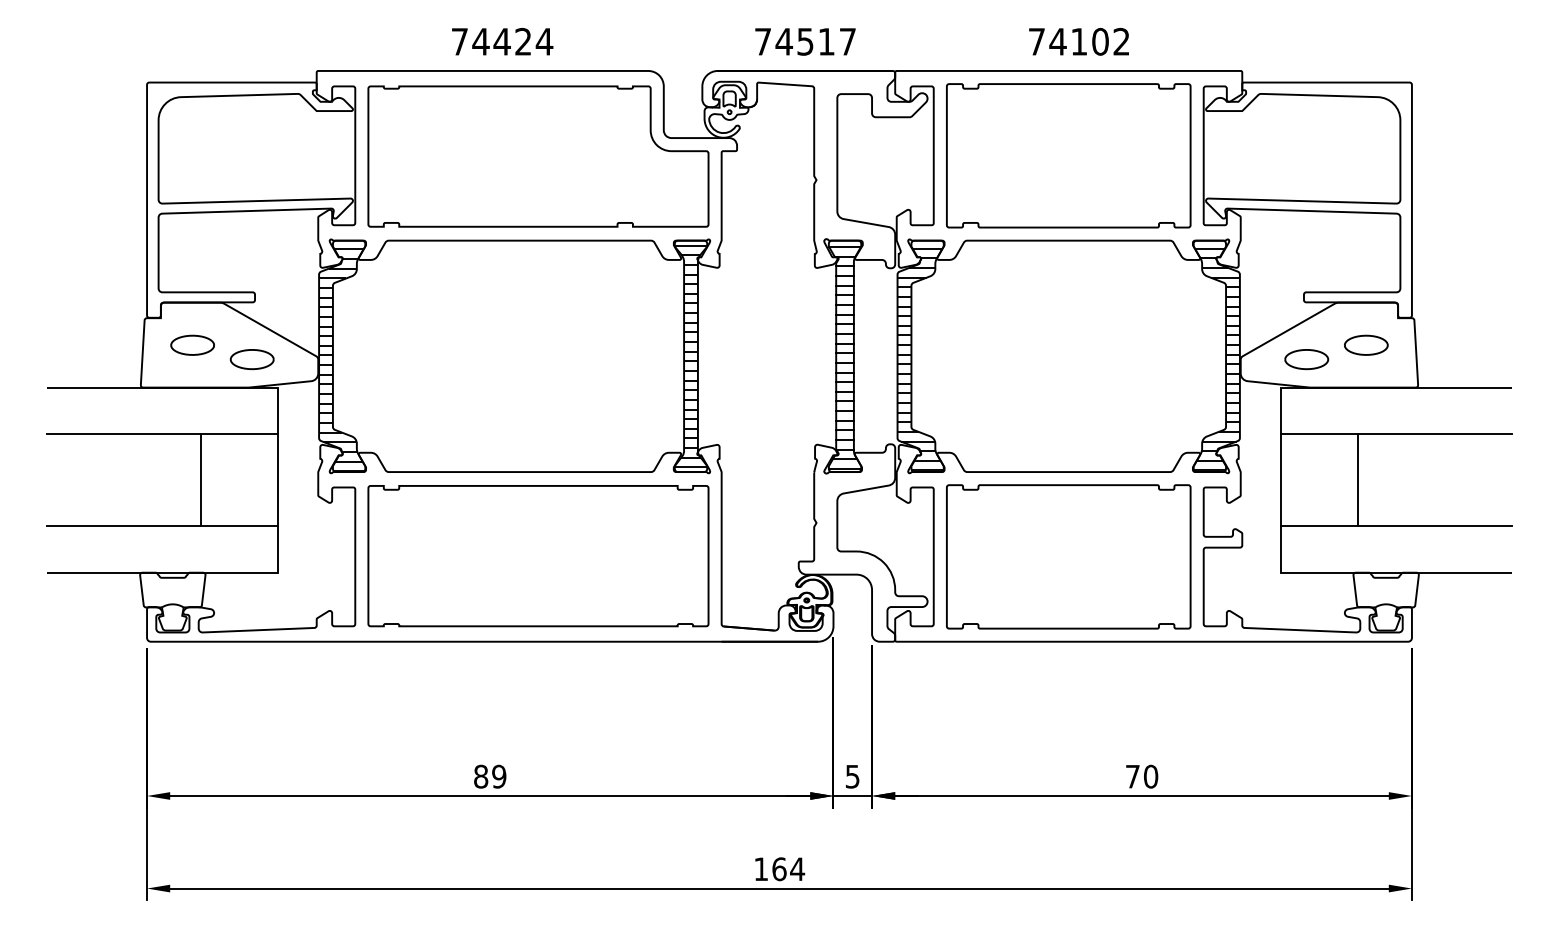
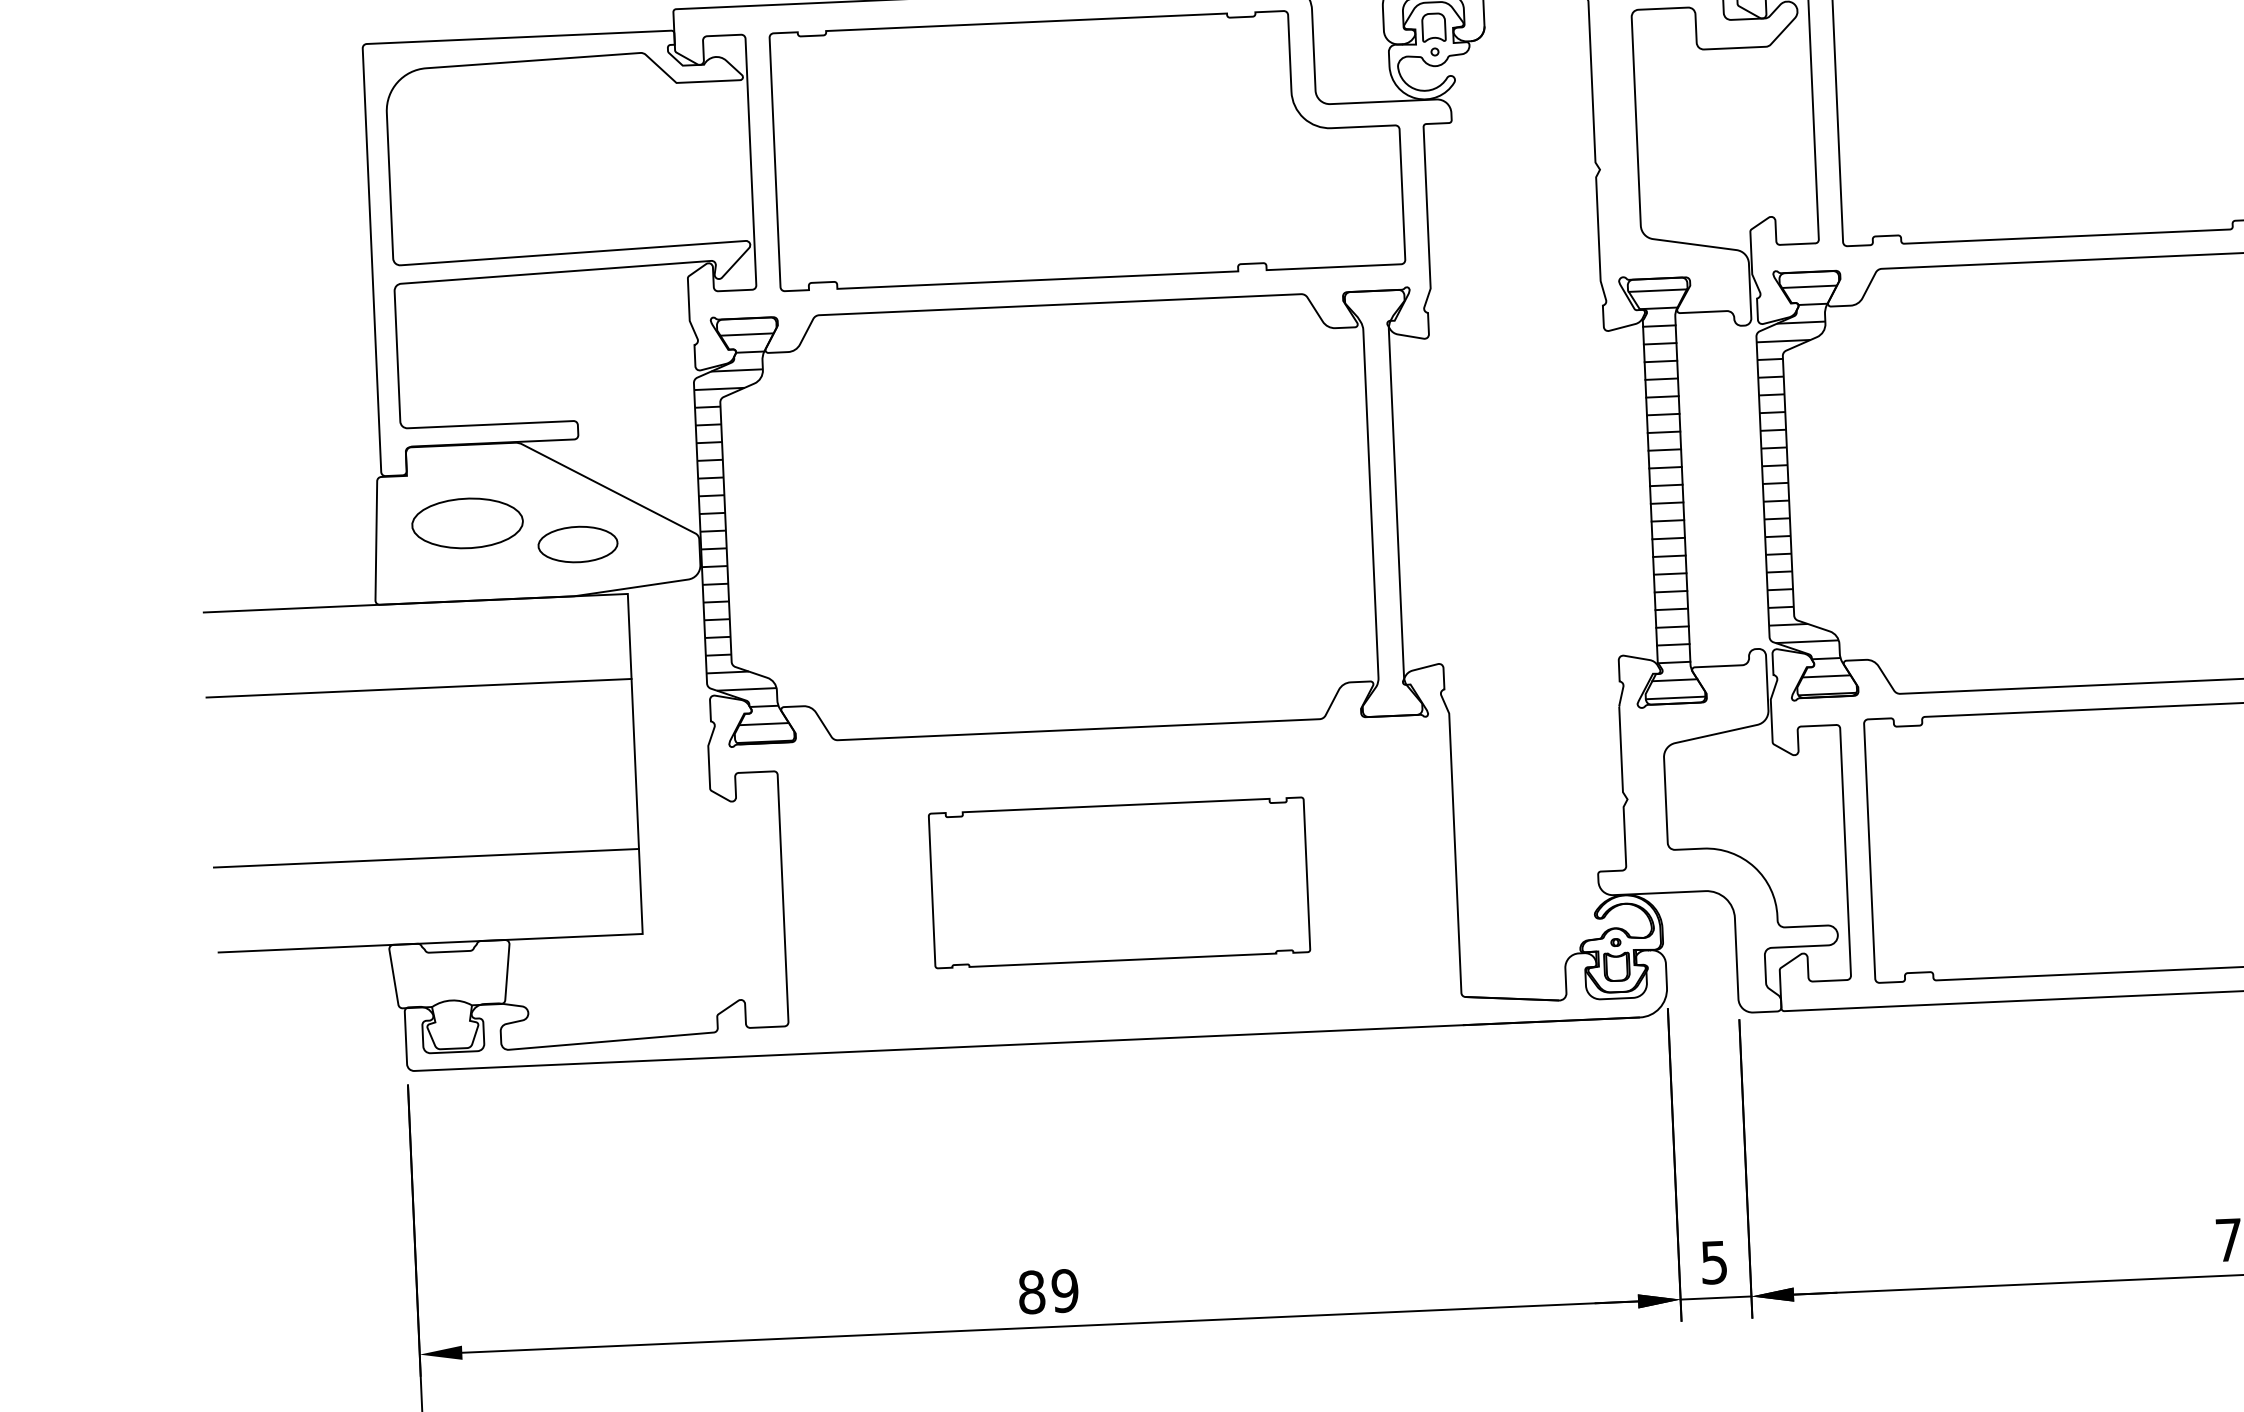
part: (192, 344) -> (467, 521), size x1.4
hatch: (690, 356) -> (1382, 503), removed
line: (201, 479) -> (494, 768), removed
part: (538, 556) -> (1119, 883), size x0.6

